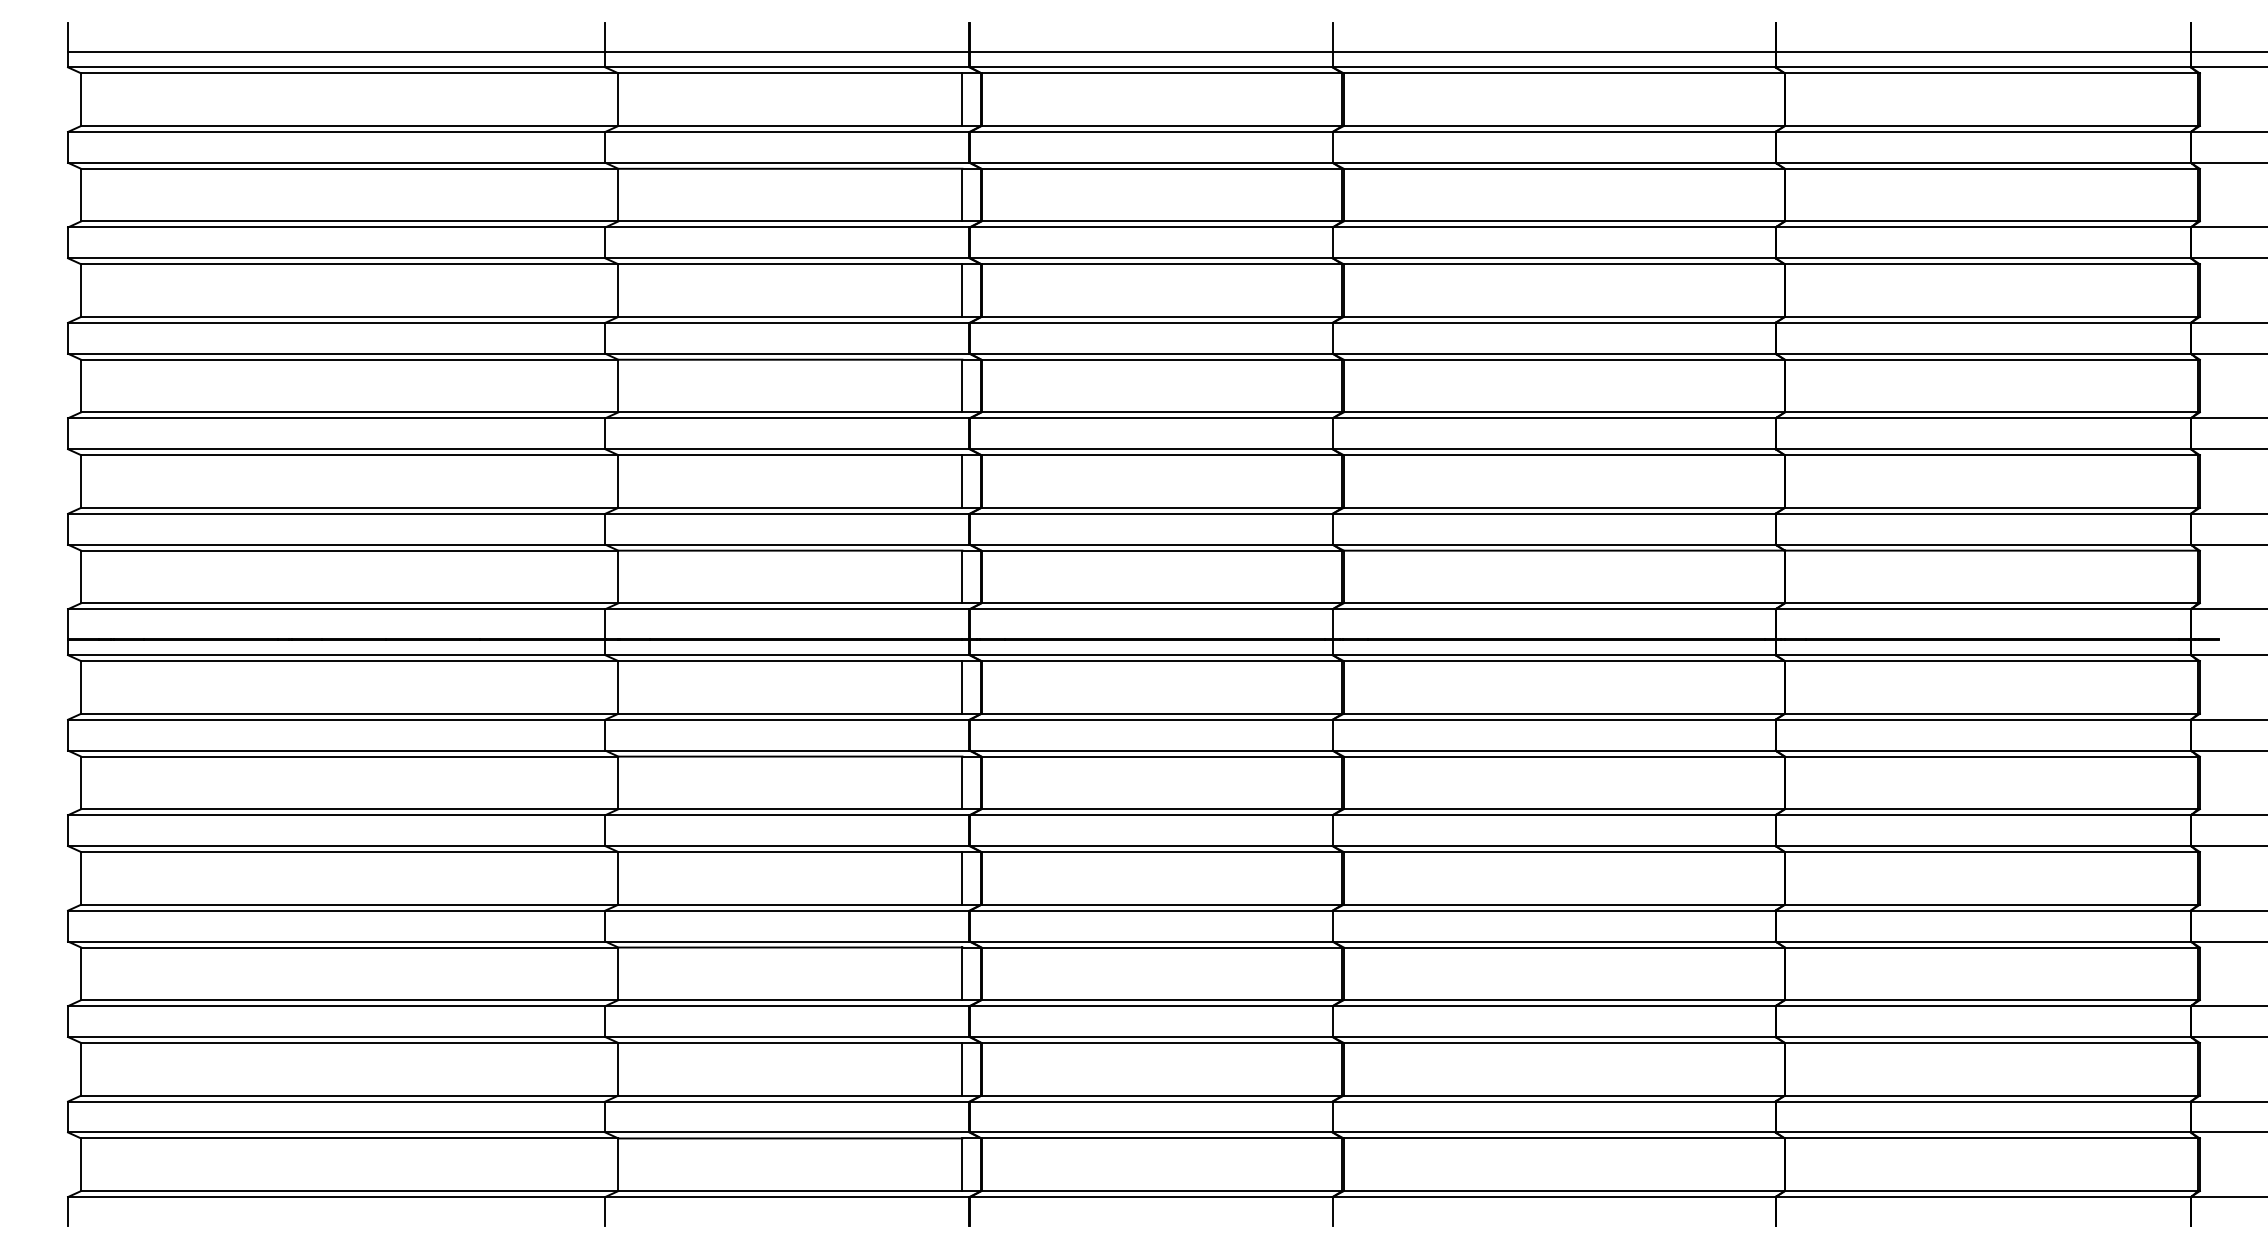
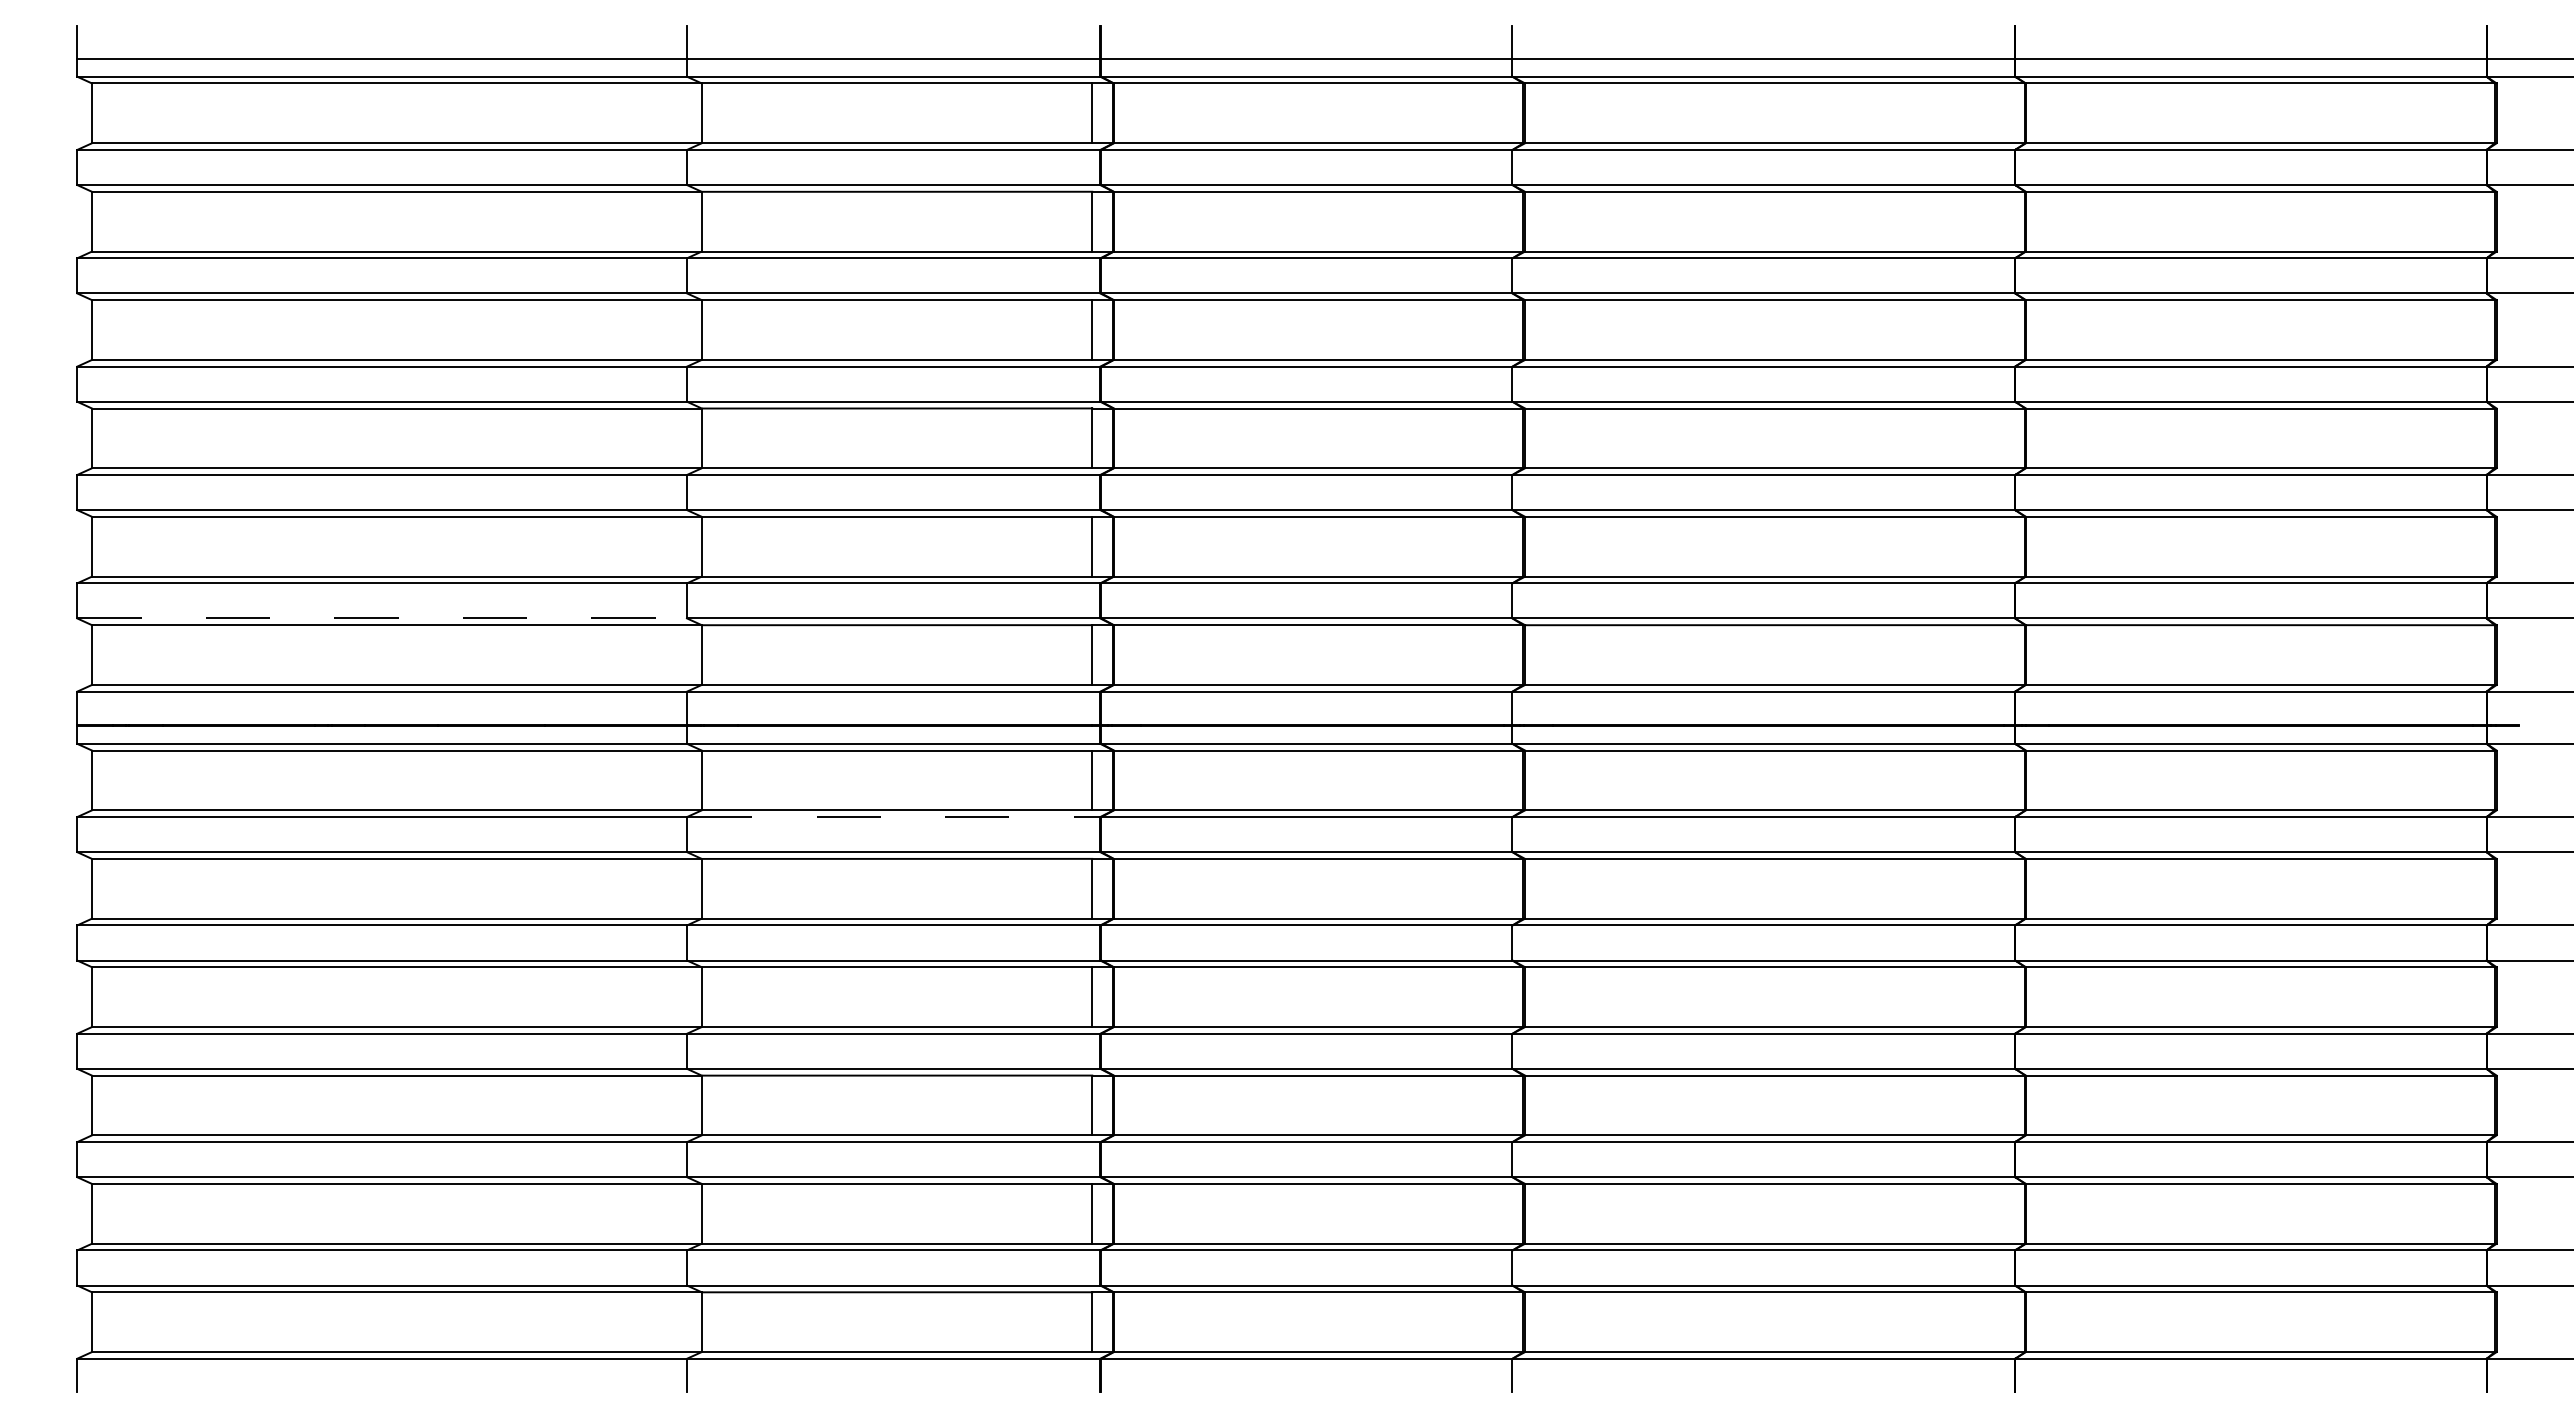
line: (337, 544) -> (382, 618), solid -> dashed
line: (788, 720) -> (894, 817), solid -> dashed

